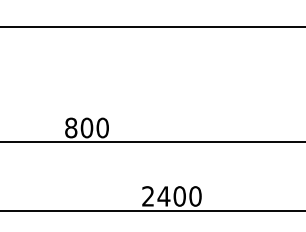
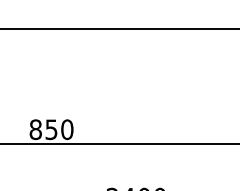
text: (86, 127) -> (51, 129), 800 -> 850

